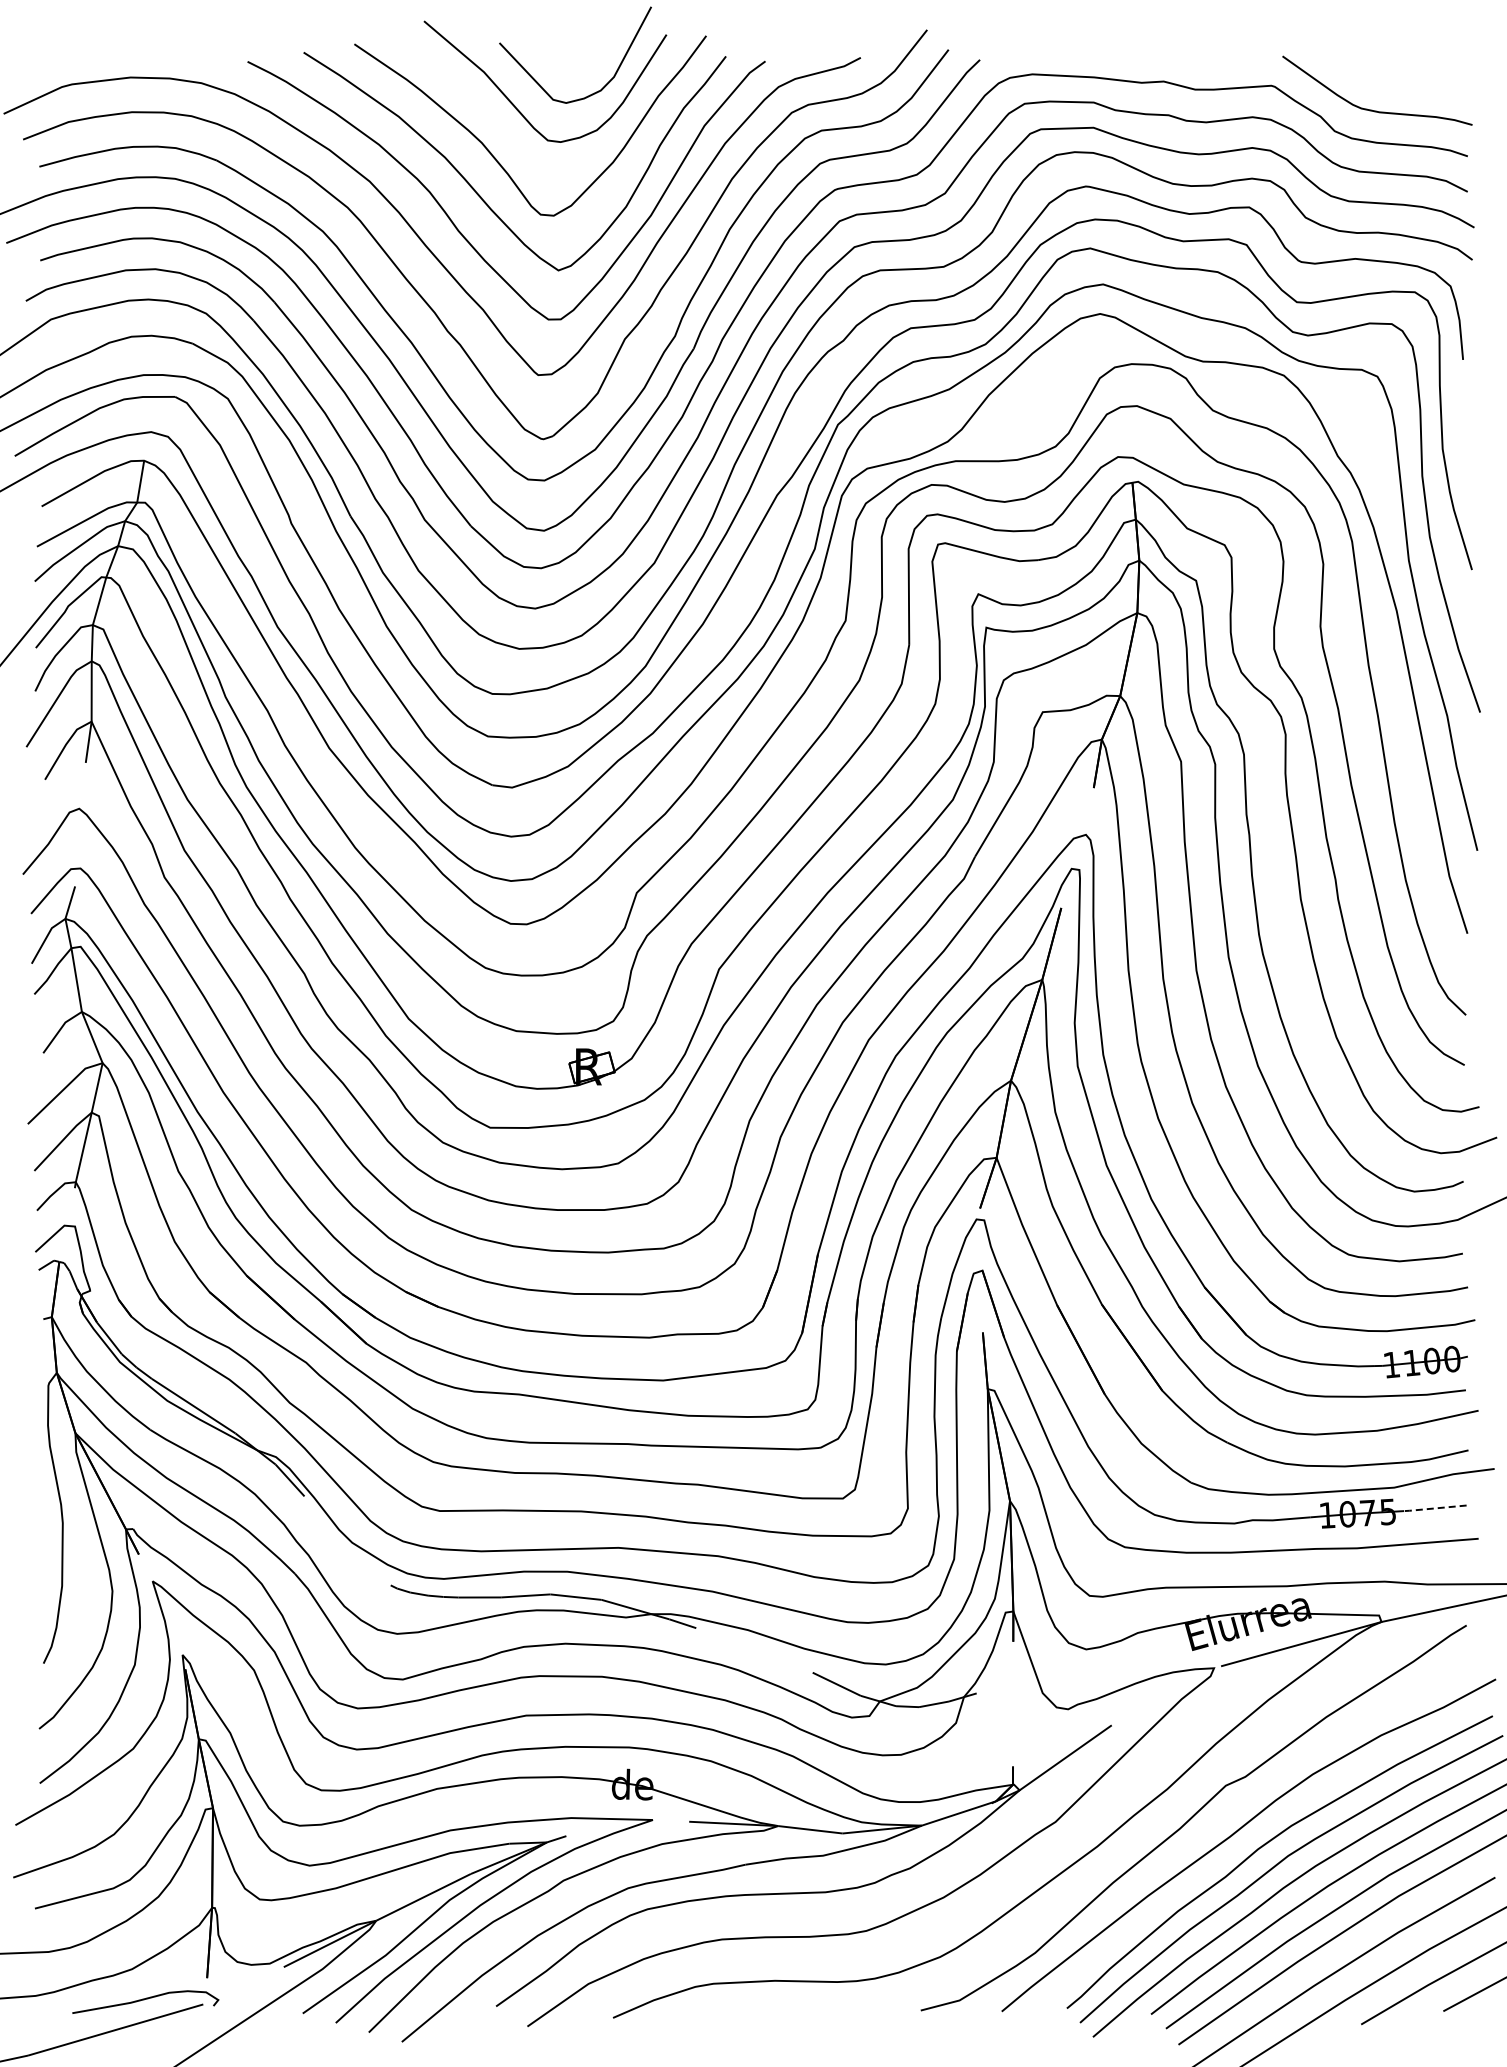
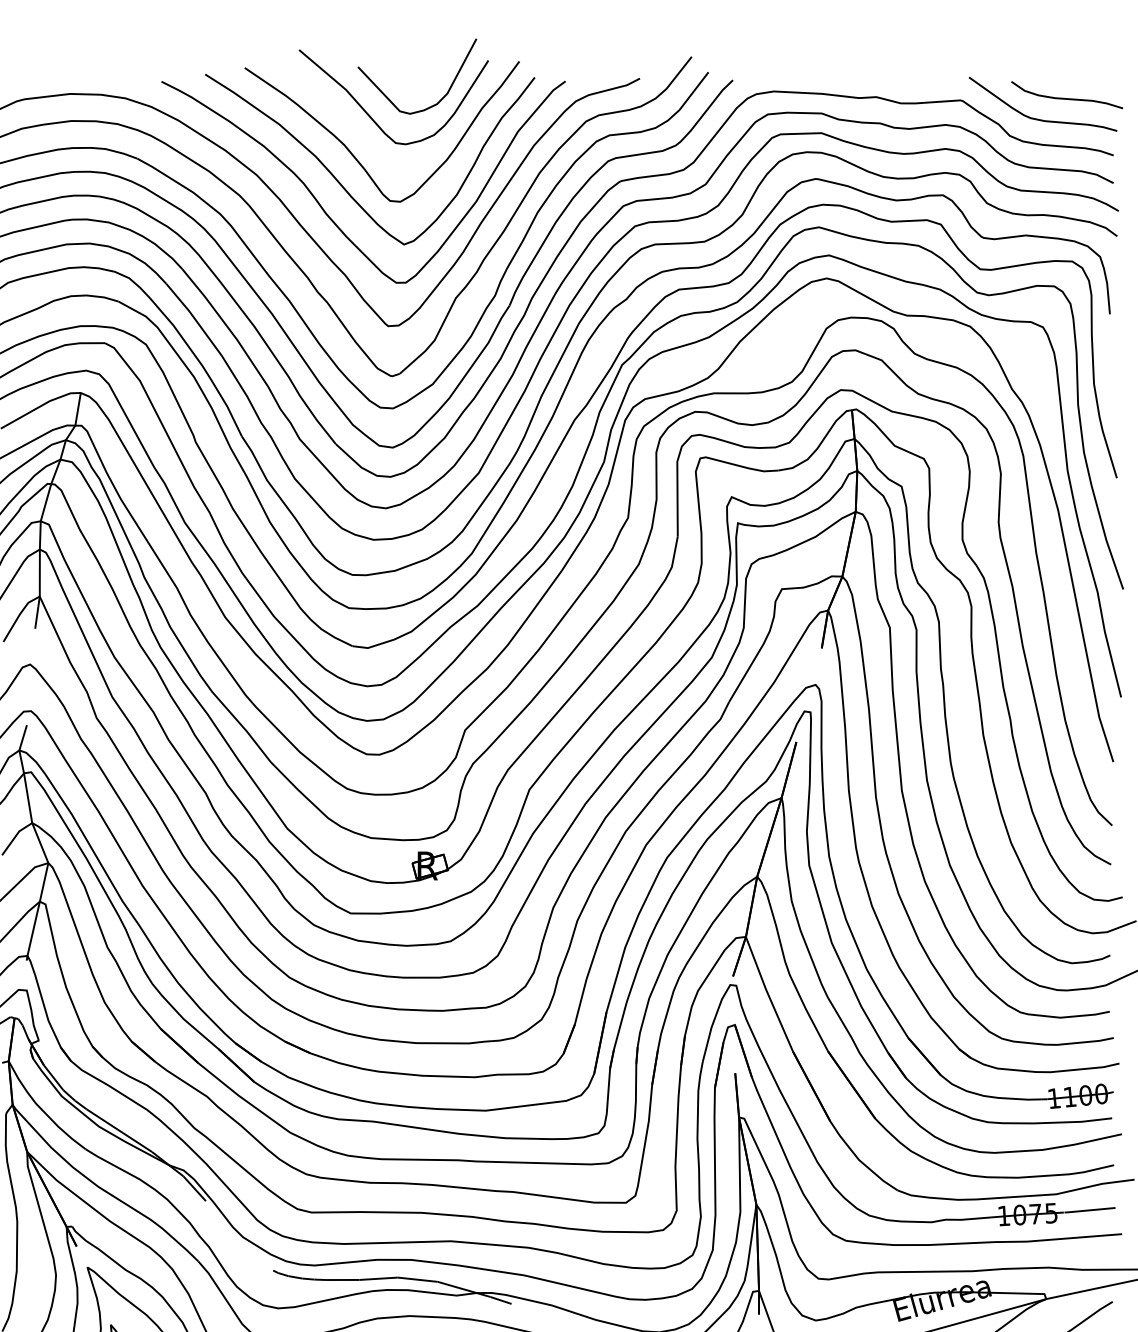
curve: (1405, 82) -> (1065, 97), added
line: (1437, 1508) -> (1089, 1210), dashed -> solid

